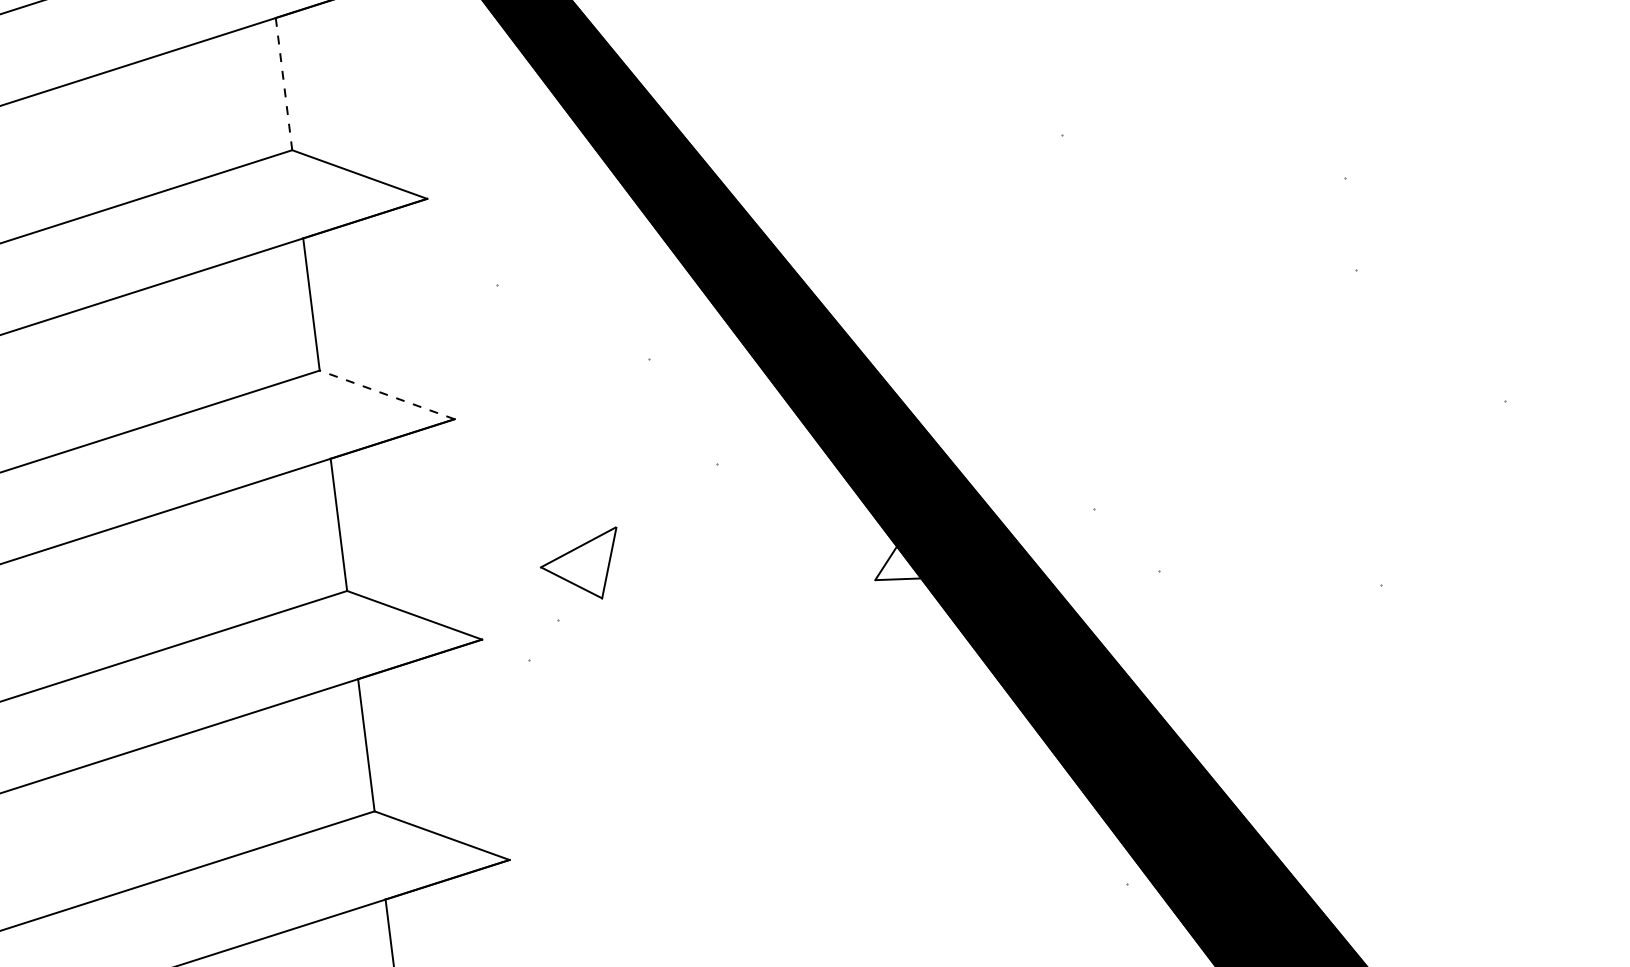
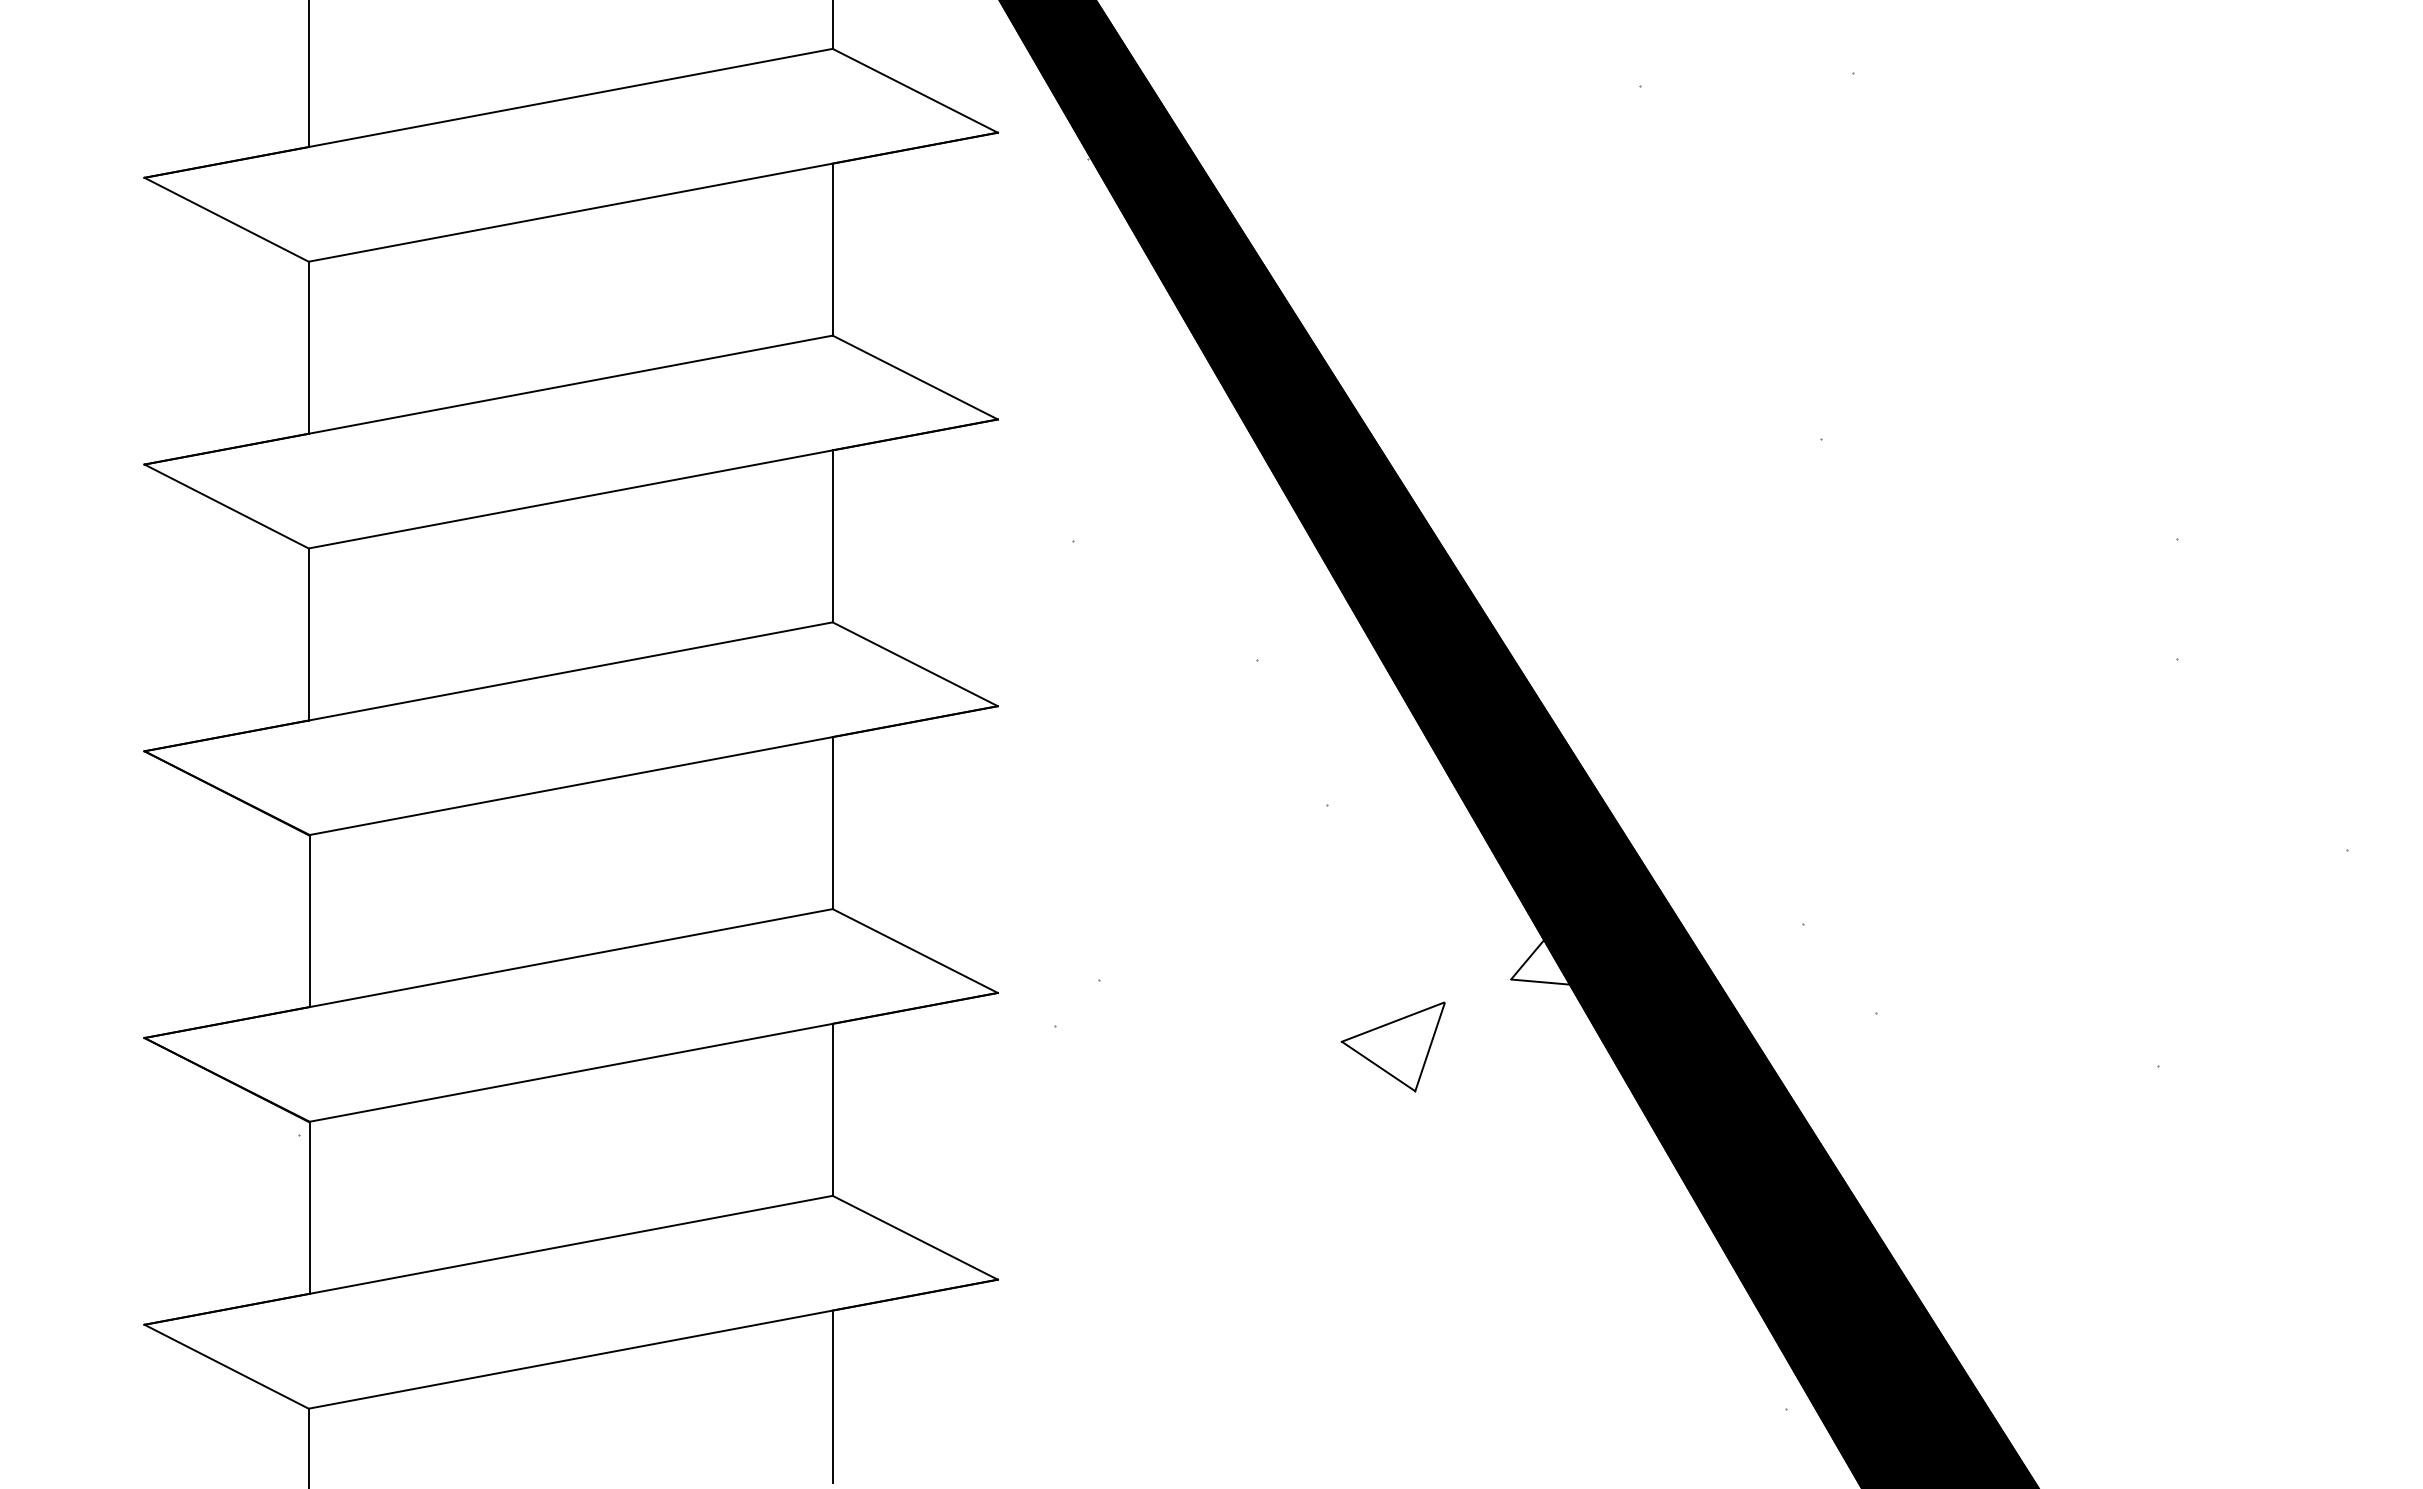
line: (283, 84) -> (832, 250), dashed -> solid
line: (387, 395) -> (915, 664), dashed -> solid
part: (580, 566) -> (1392, 1046), moved

